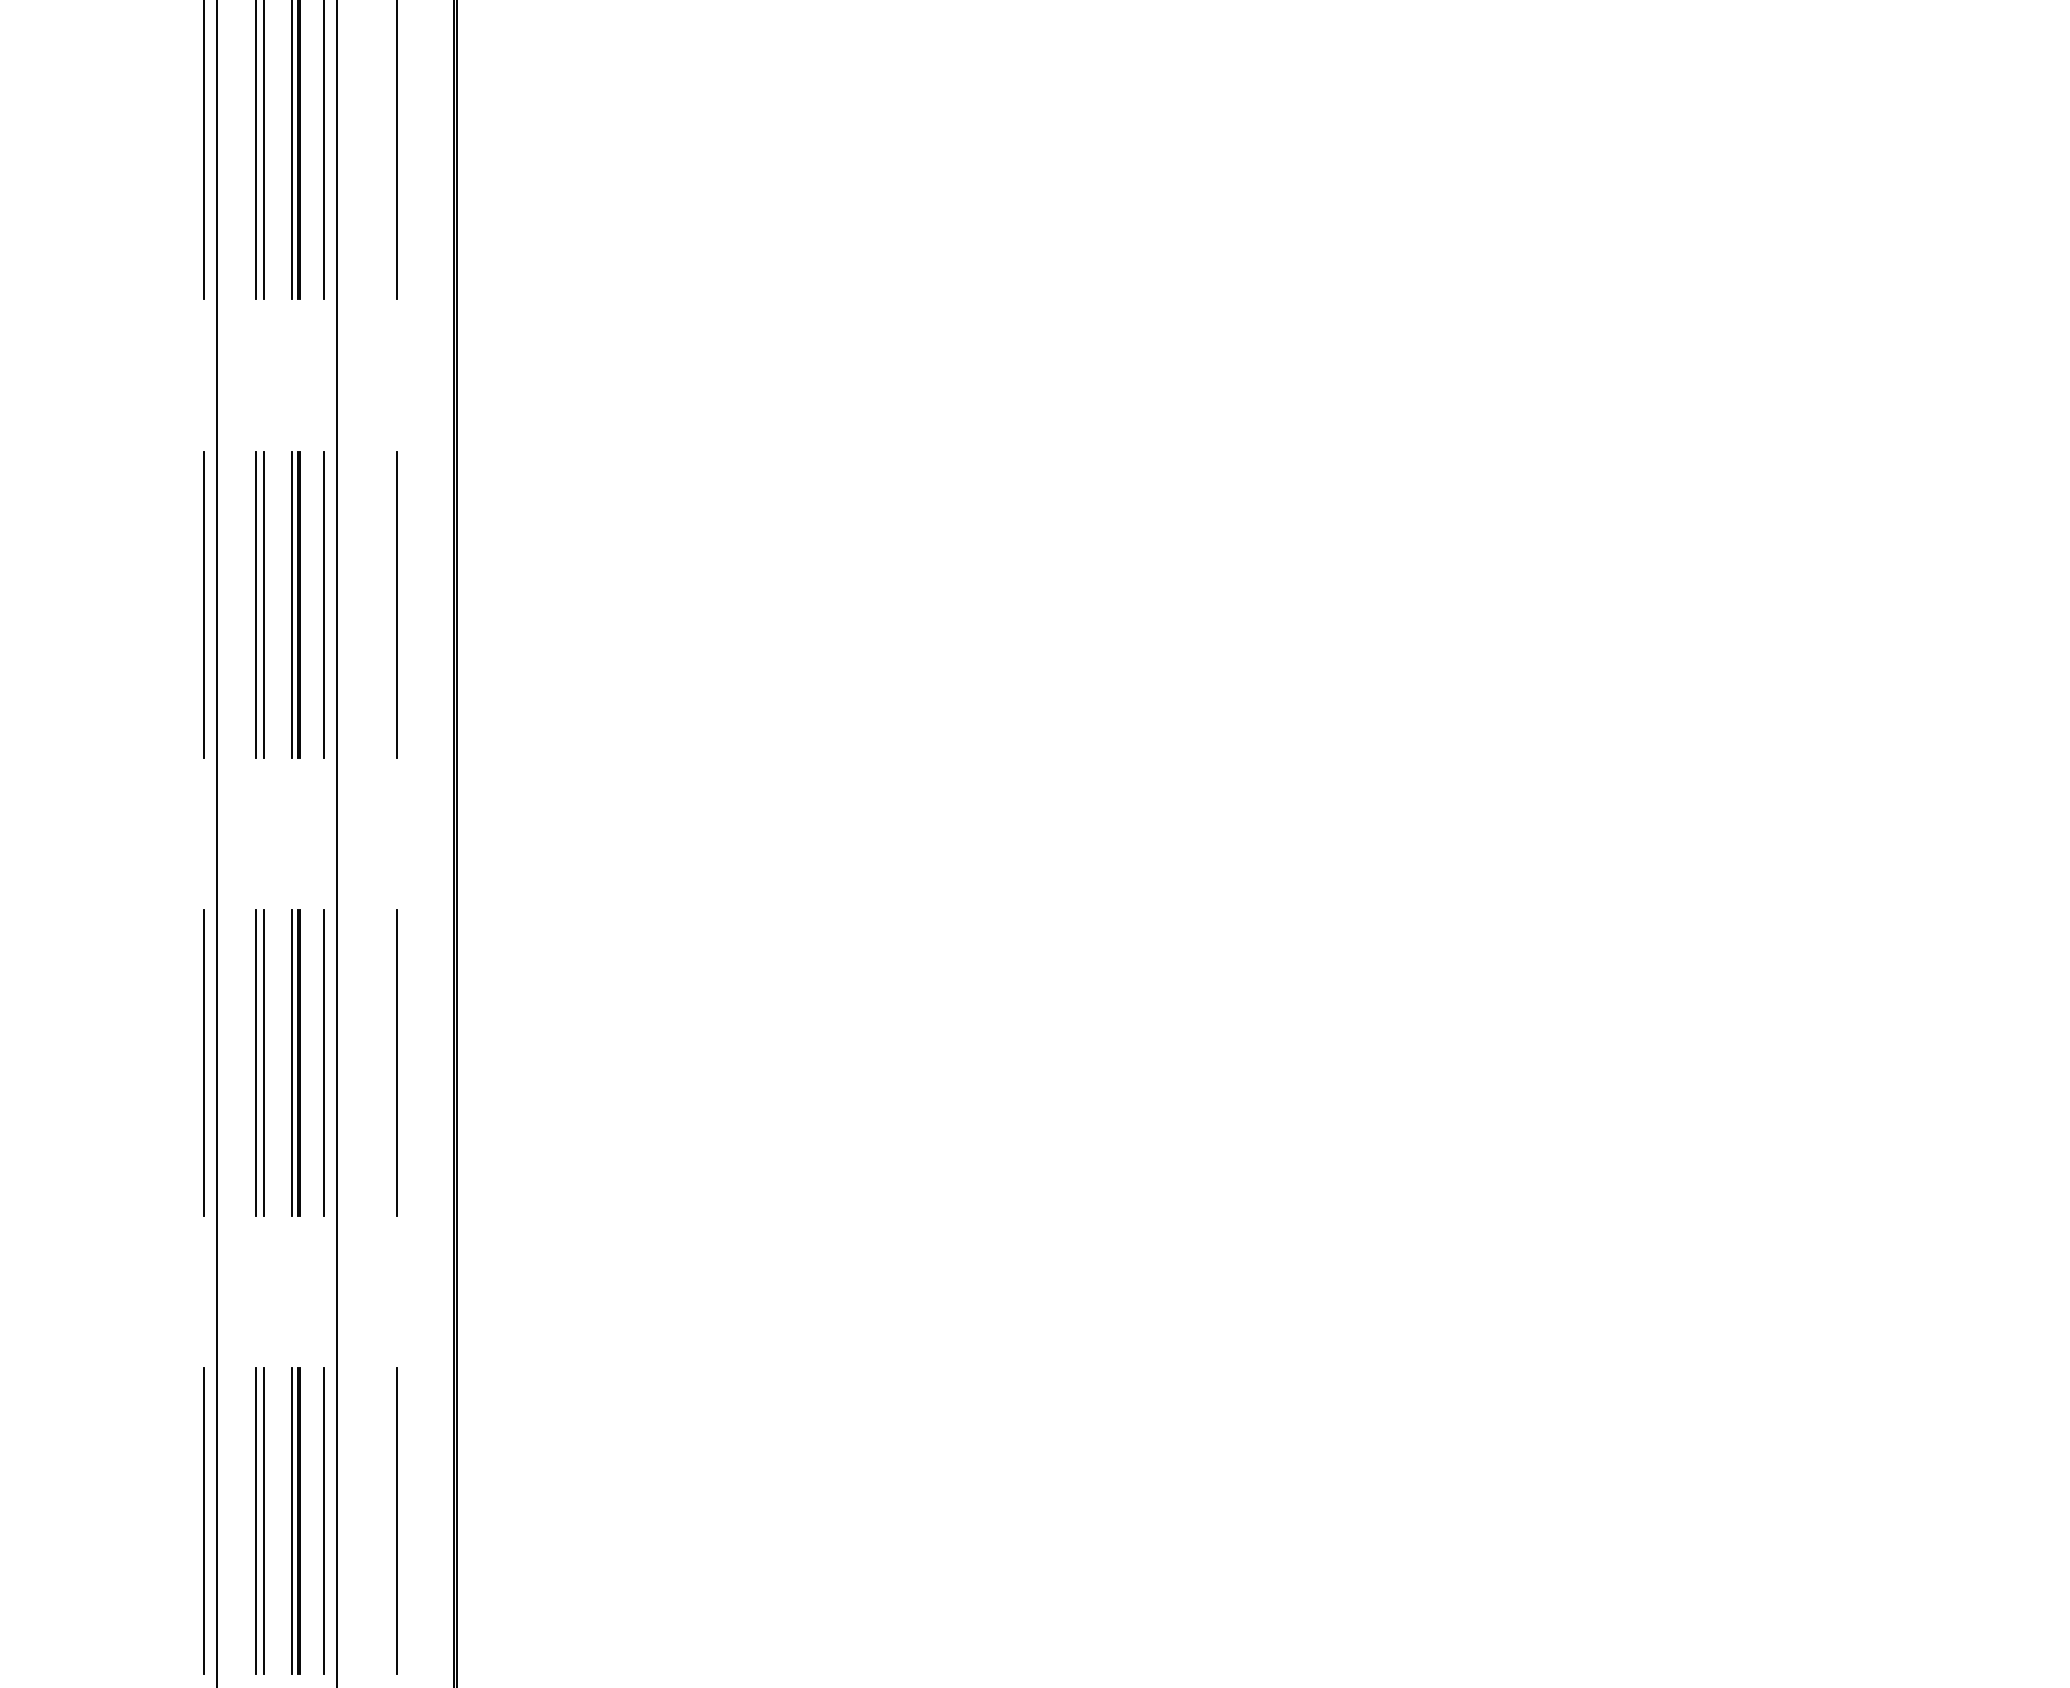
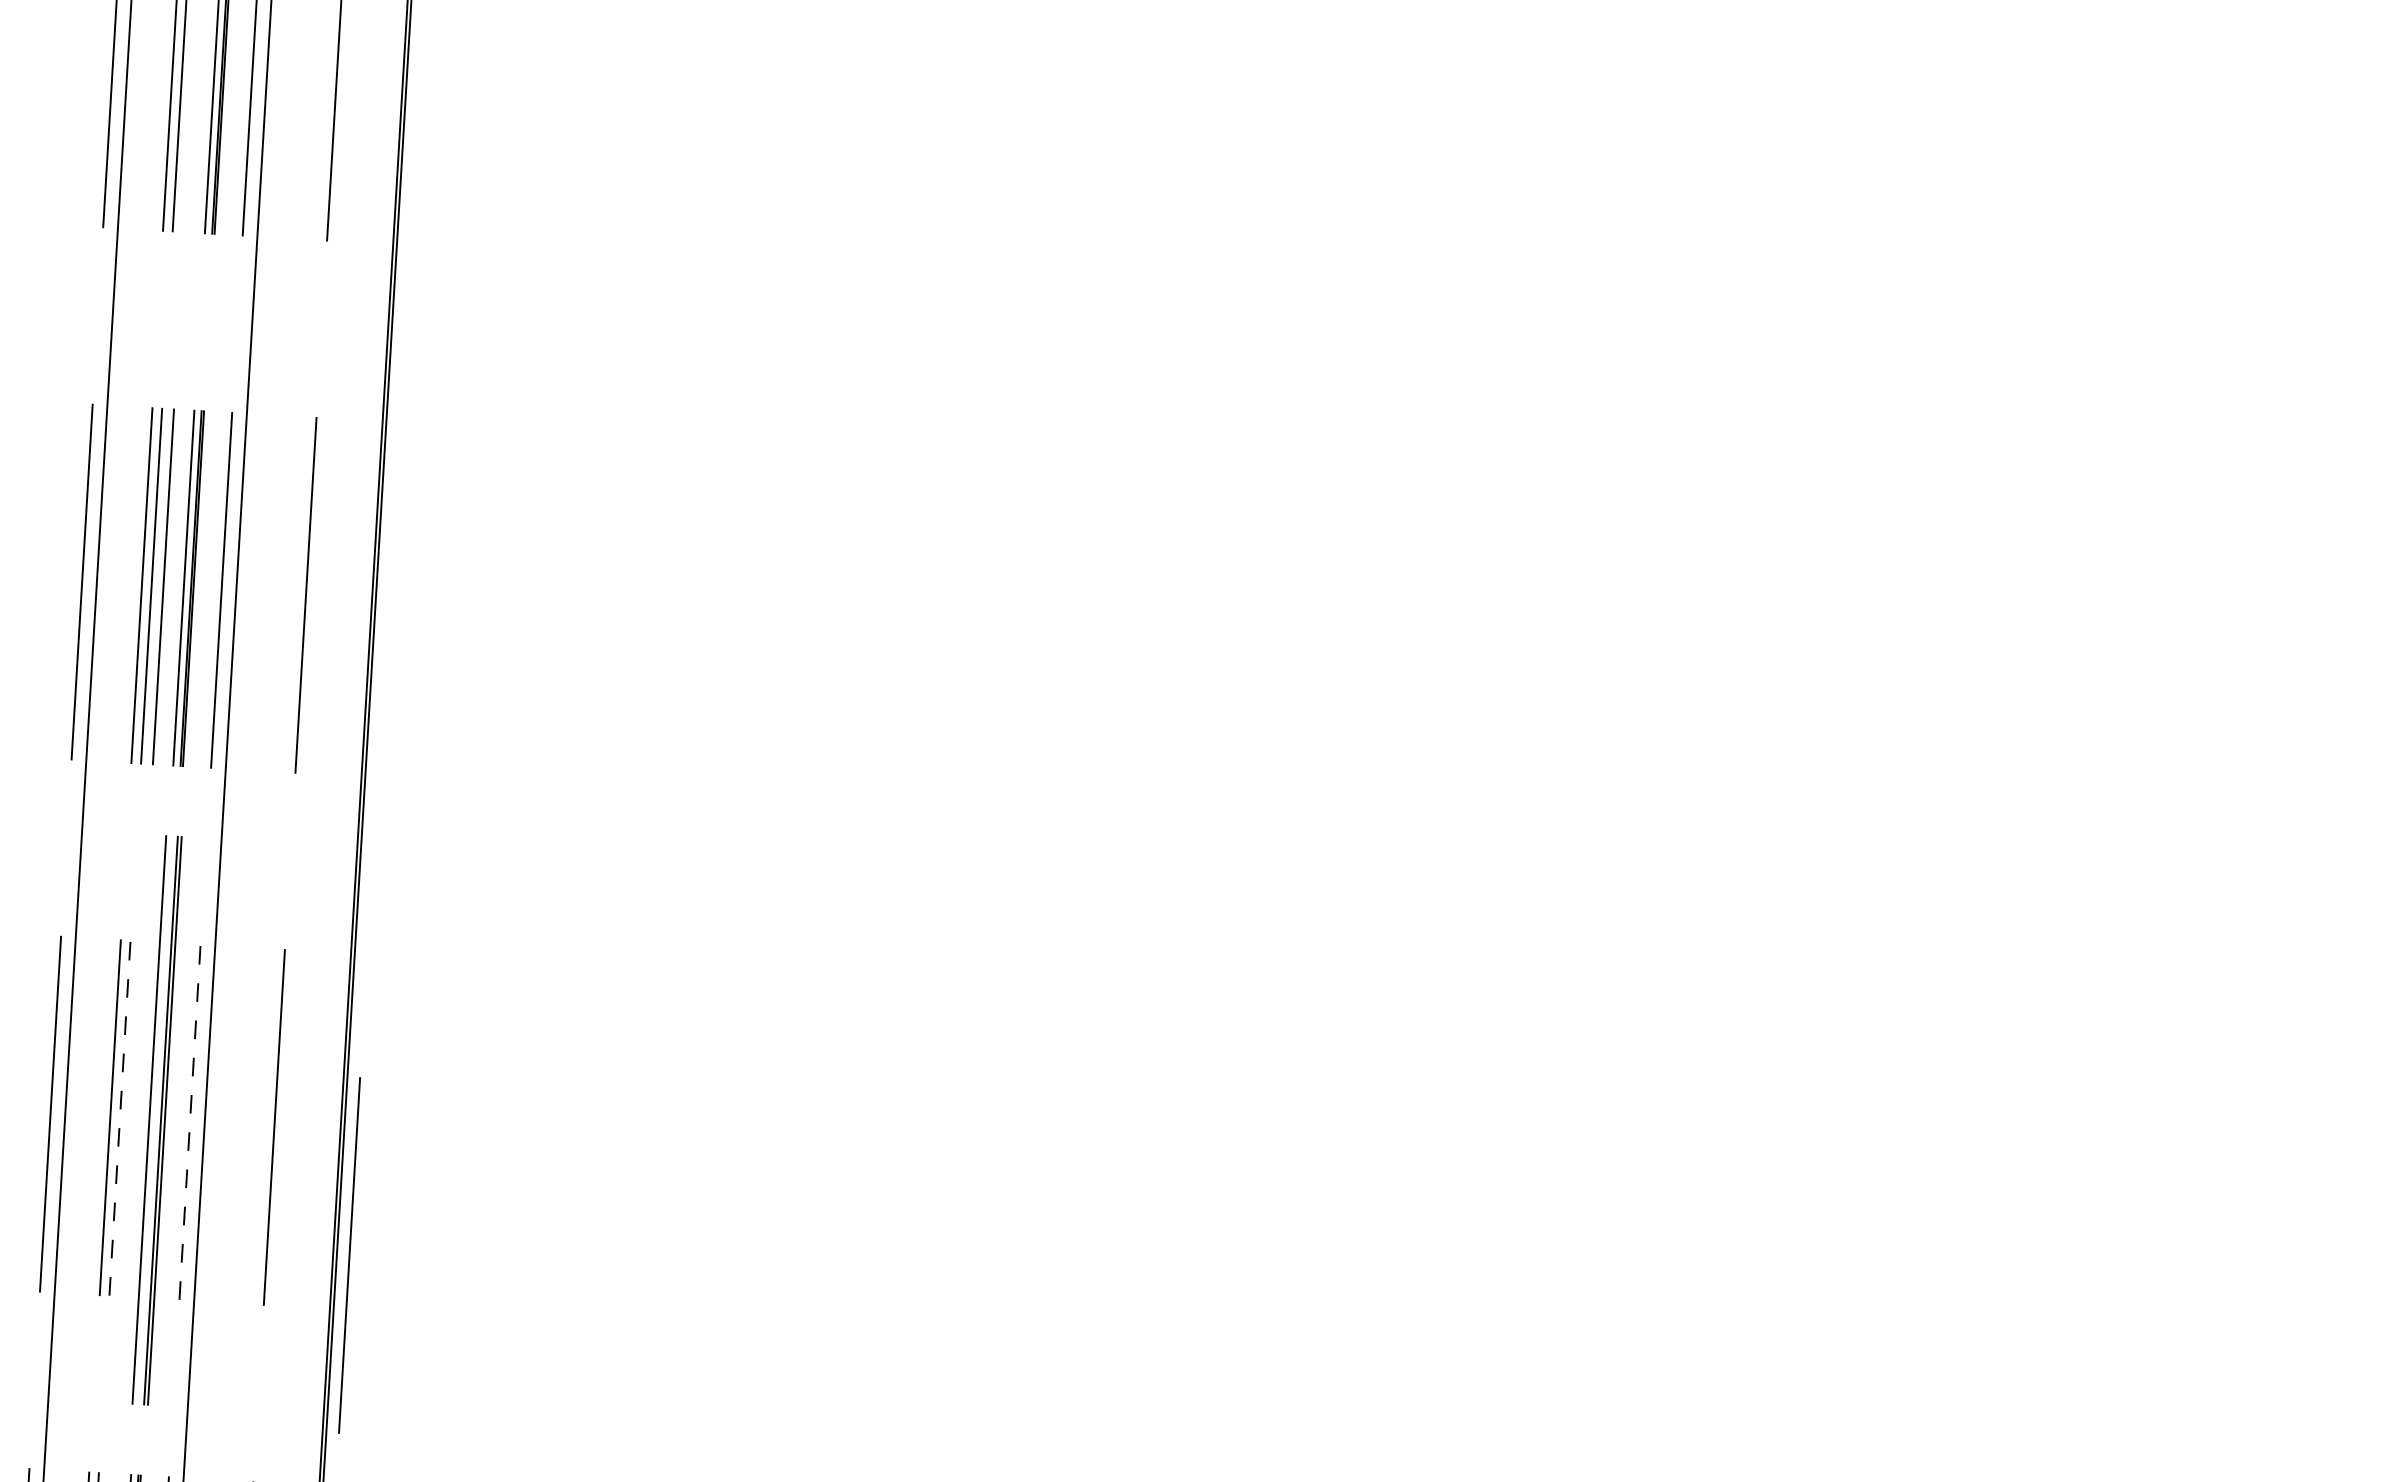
line: (273, 604) -> (162, 586), added
line: (264, 1062) -> (120, 1117), solid -> dashed
part: (295, 1062) -> (156, 1120), size x1.6
line: (324, 1062) -> (190, 1122), solid -> dashed
line: (467, 1168) -> (348, 1255), added

